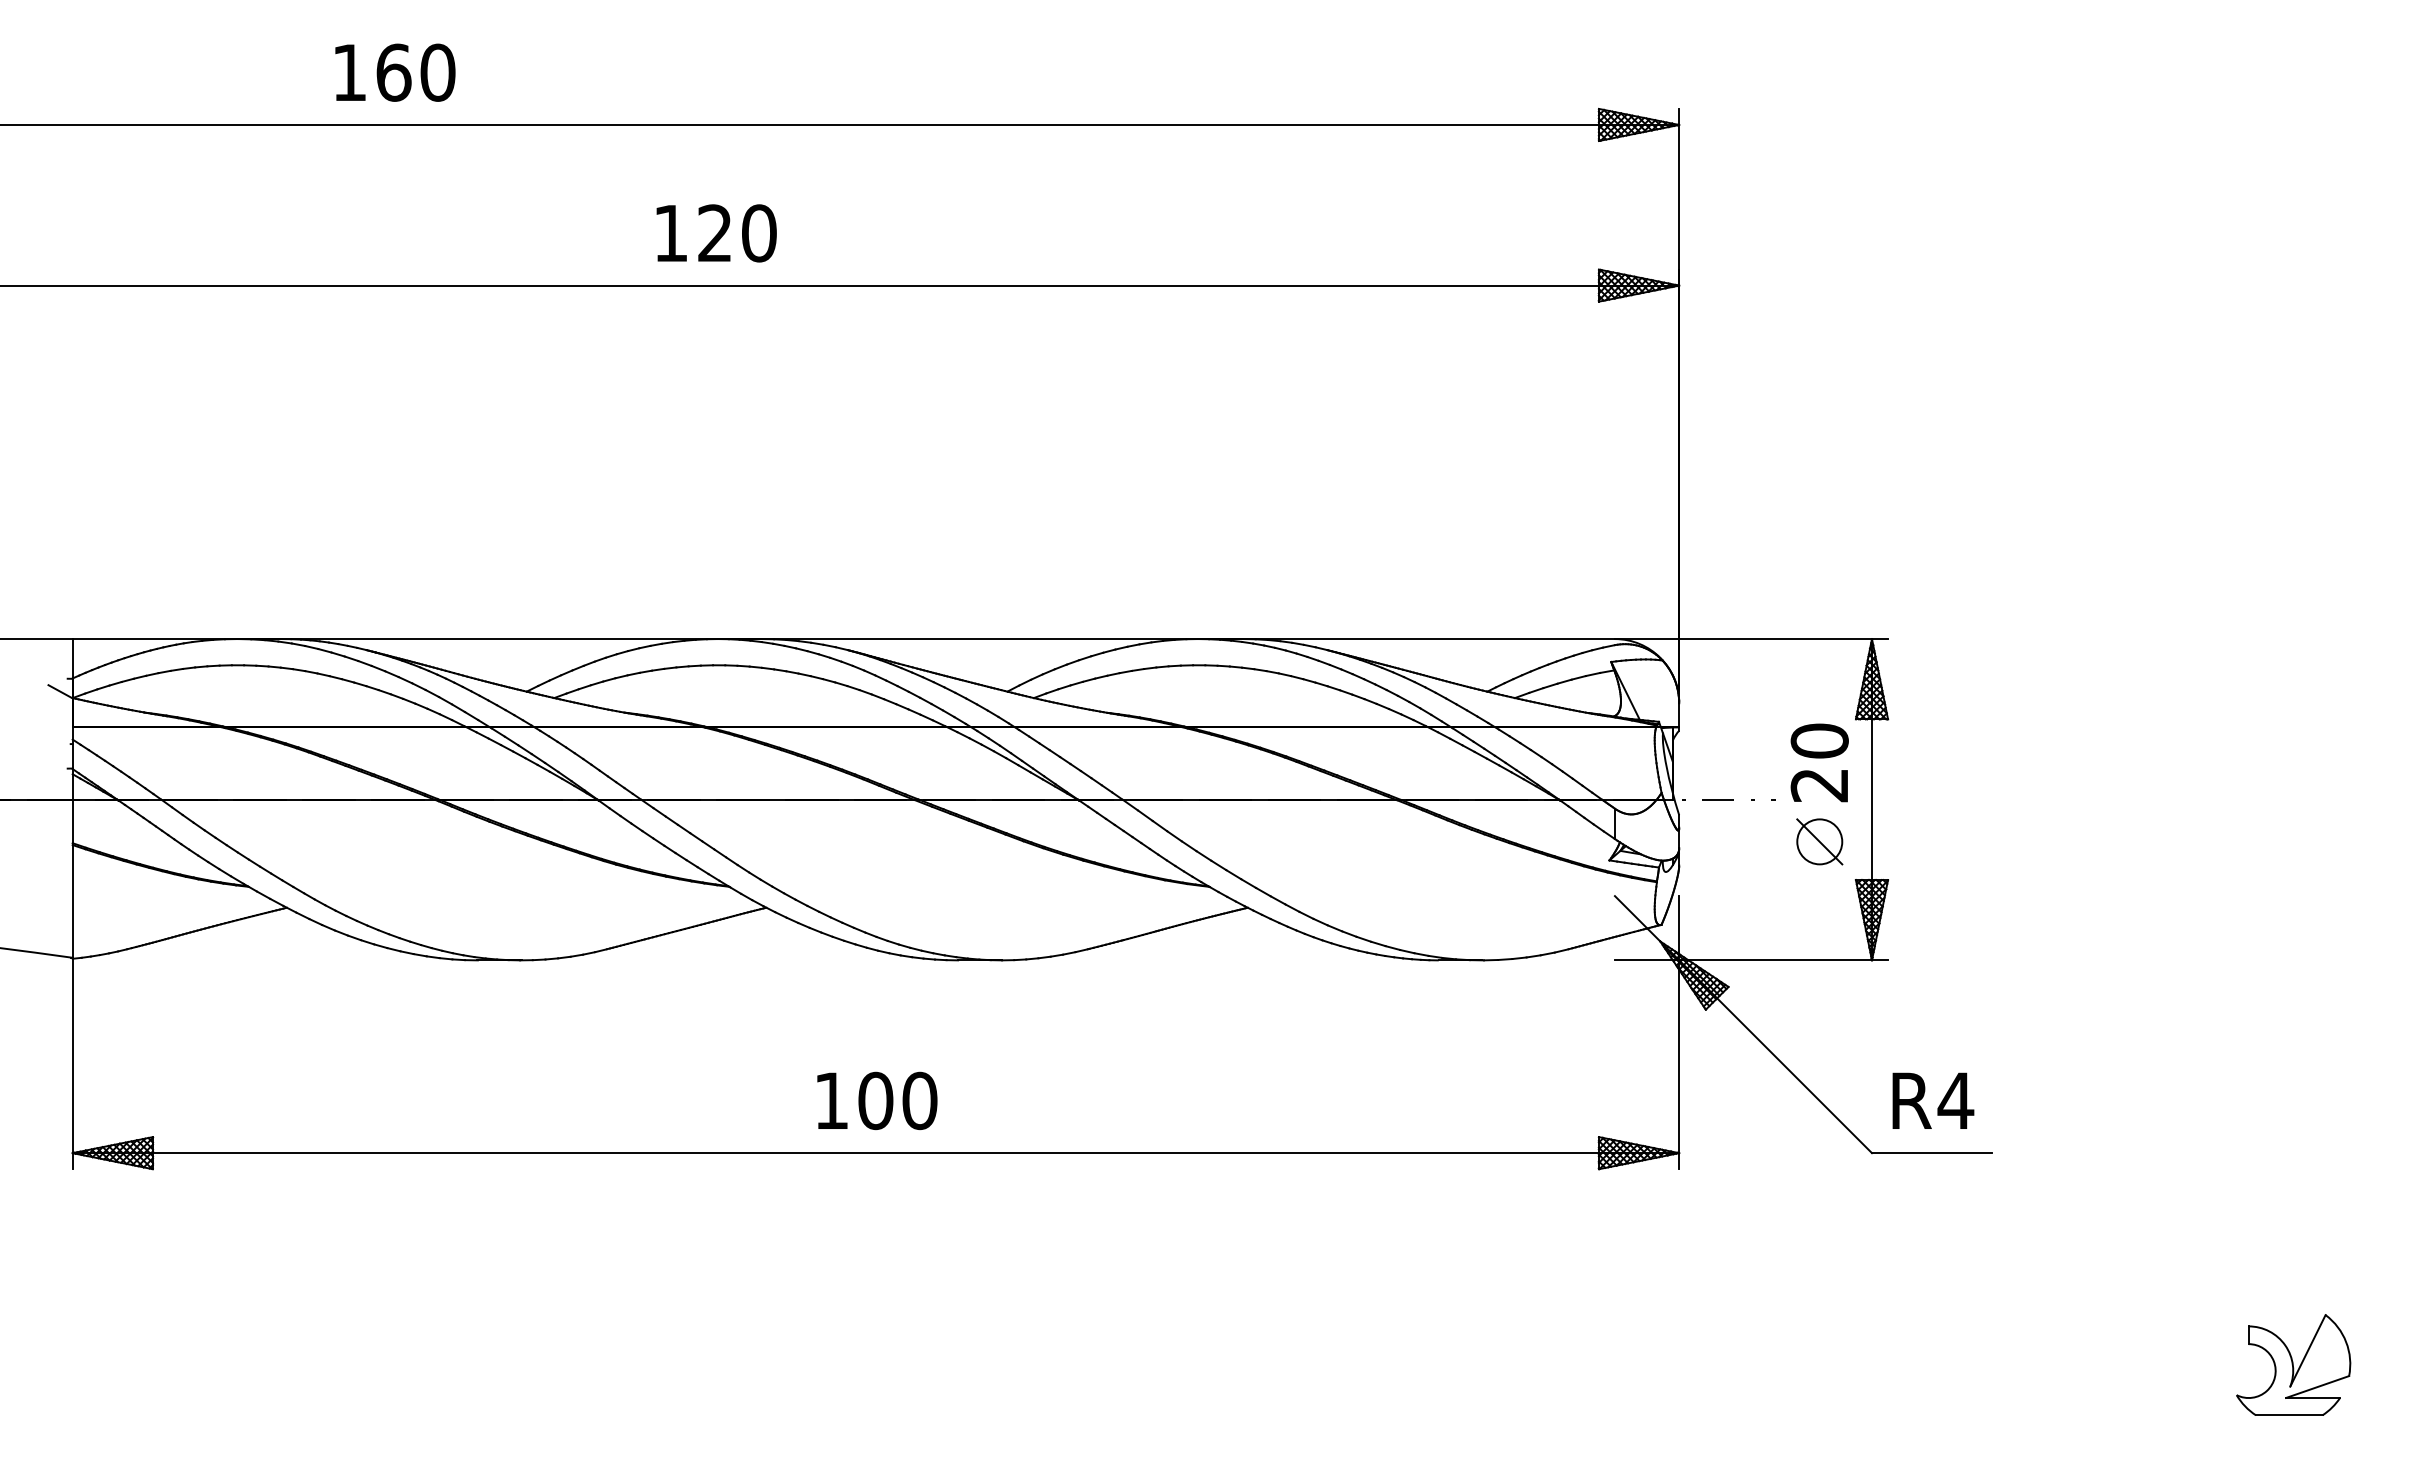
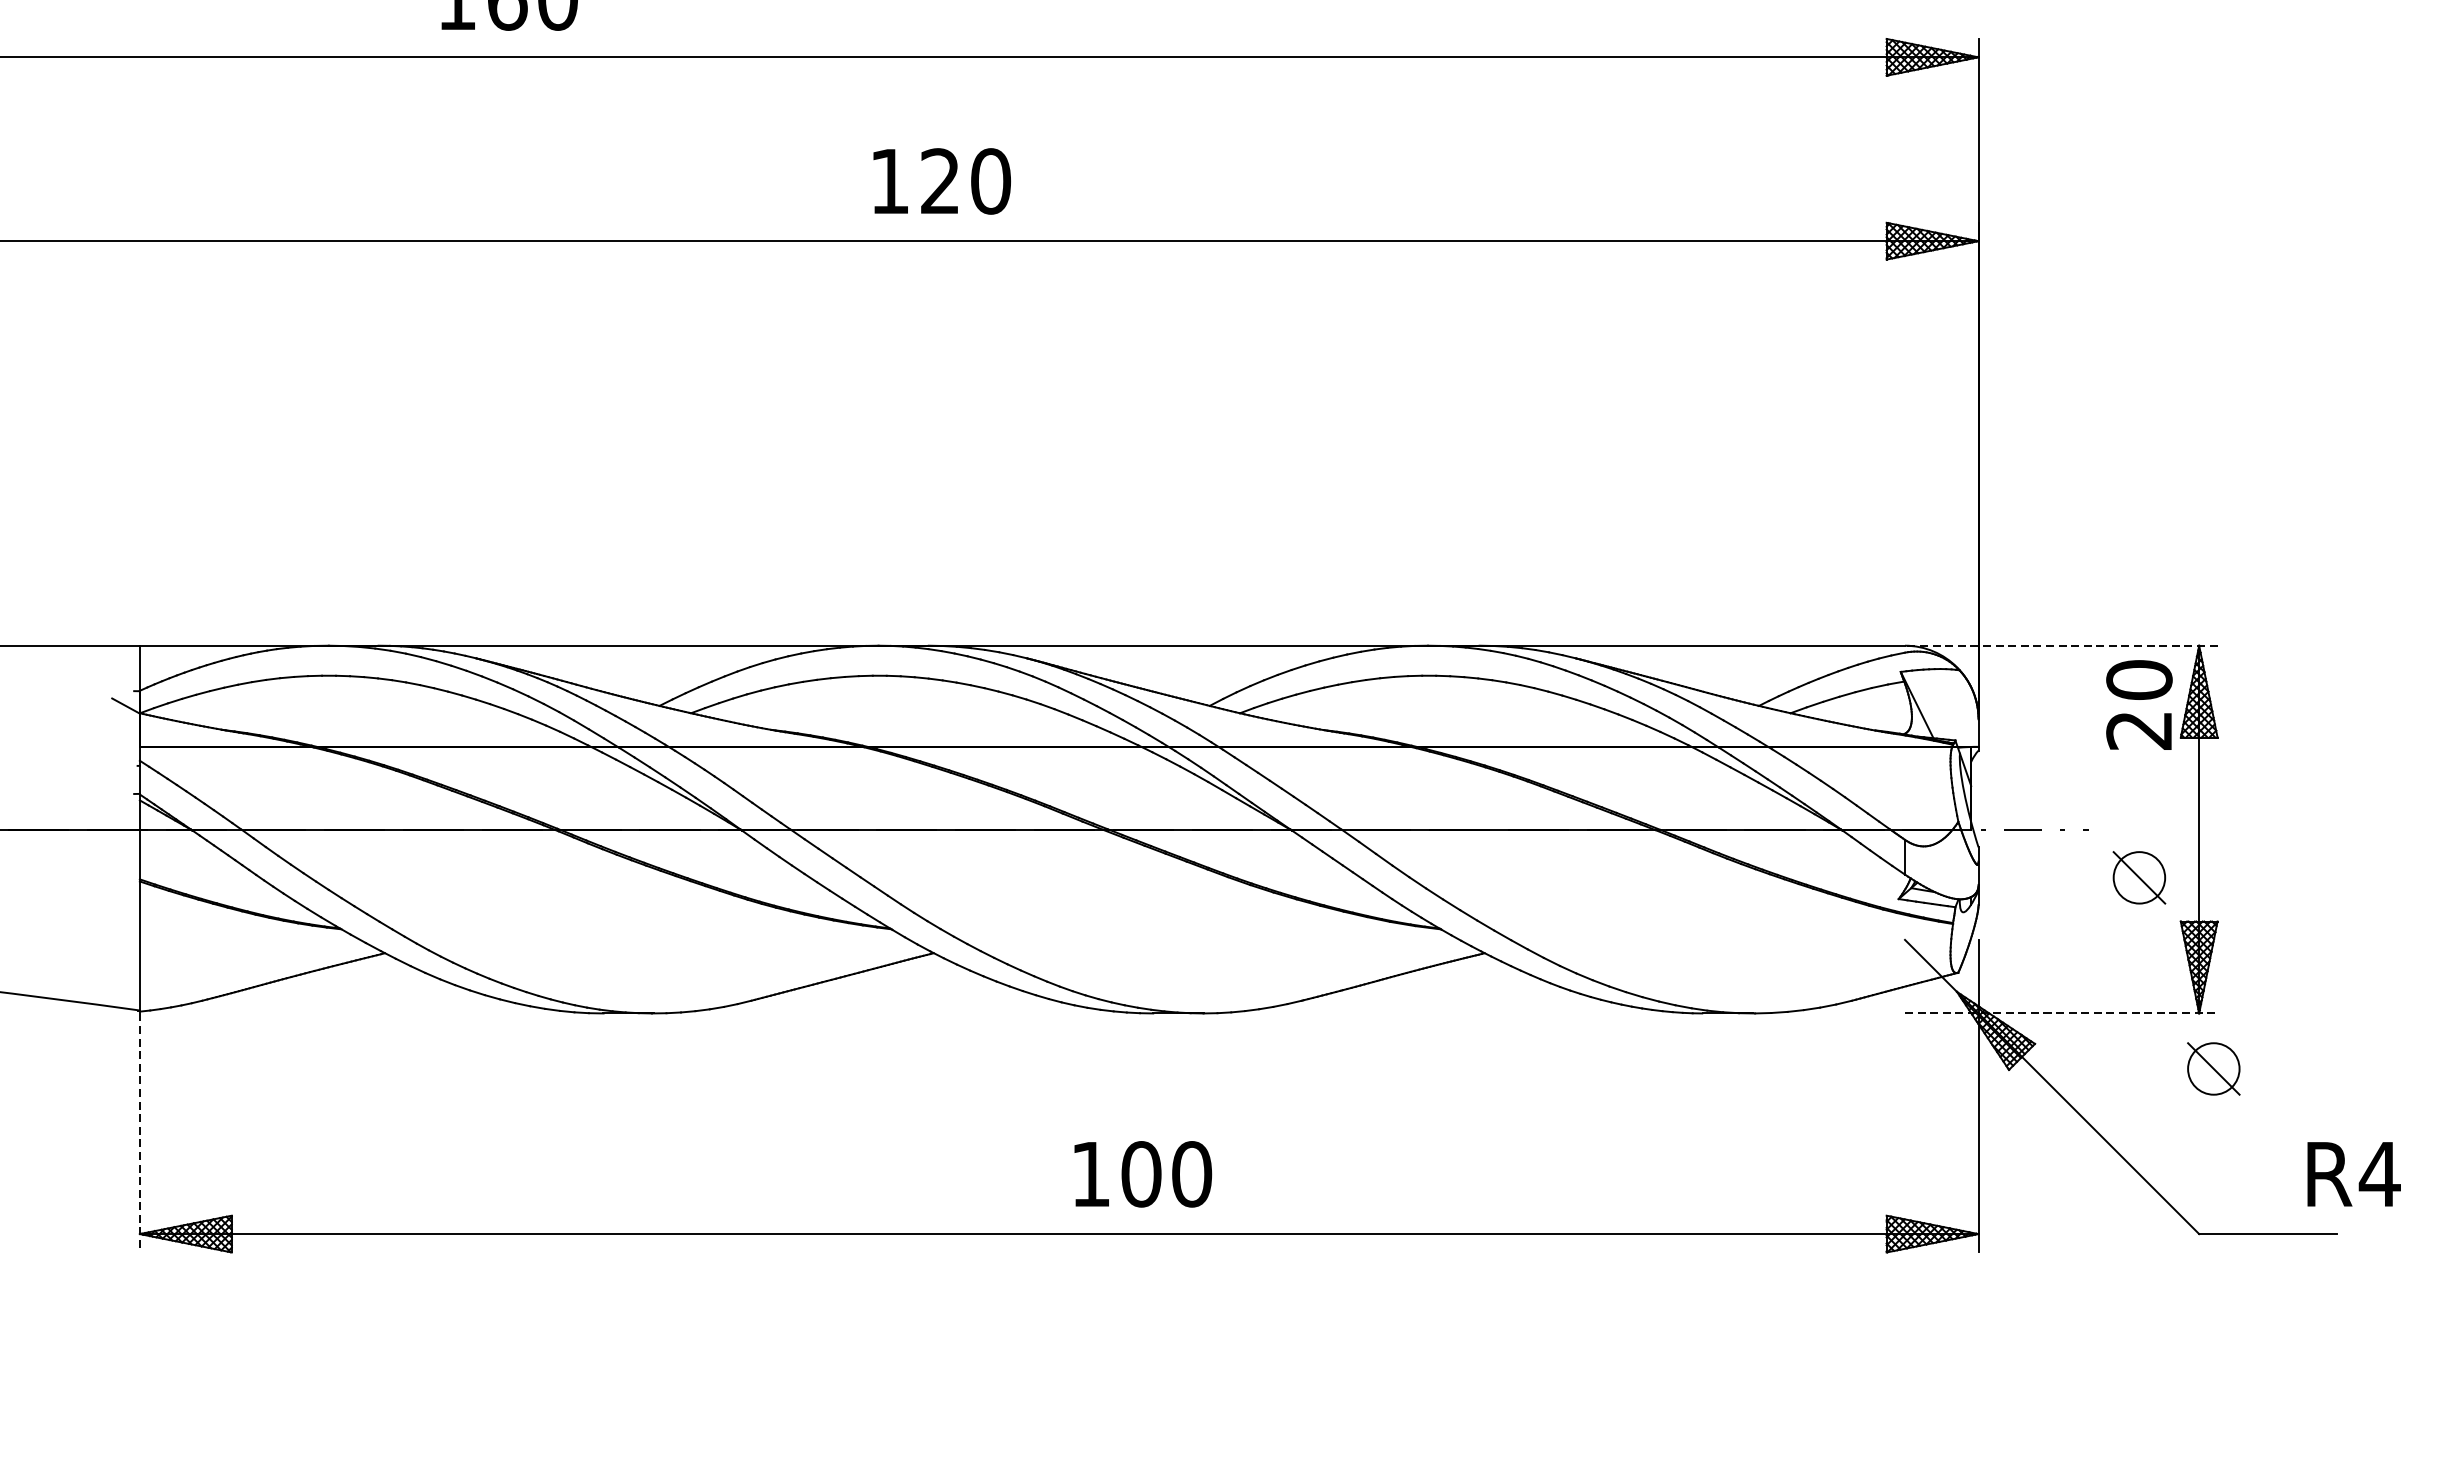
text: (716, 233) -> (941, 181), moved
line: (1751, 639) -> (2061, 646), solid -> dashed
text: (1819, 762) -> (2139, 704), moved
line: (1751, 960) -> (2061, 1013), solid -> dashed
part: (1884, 1008) -> (2213, 1068), added
line: (72, 1065) -> (139, 1133), solid -> dashed
text: (877, 1100) -> (1143, 1173), moved
text: (1933, 1100) -> (2354, 1173), moved

